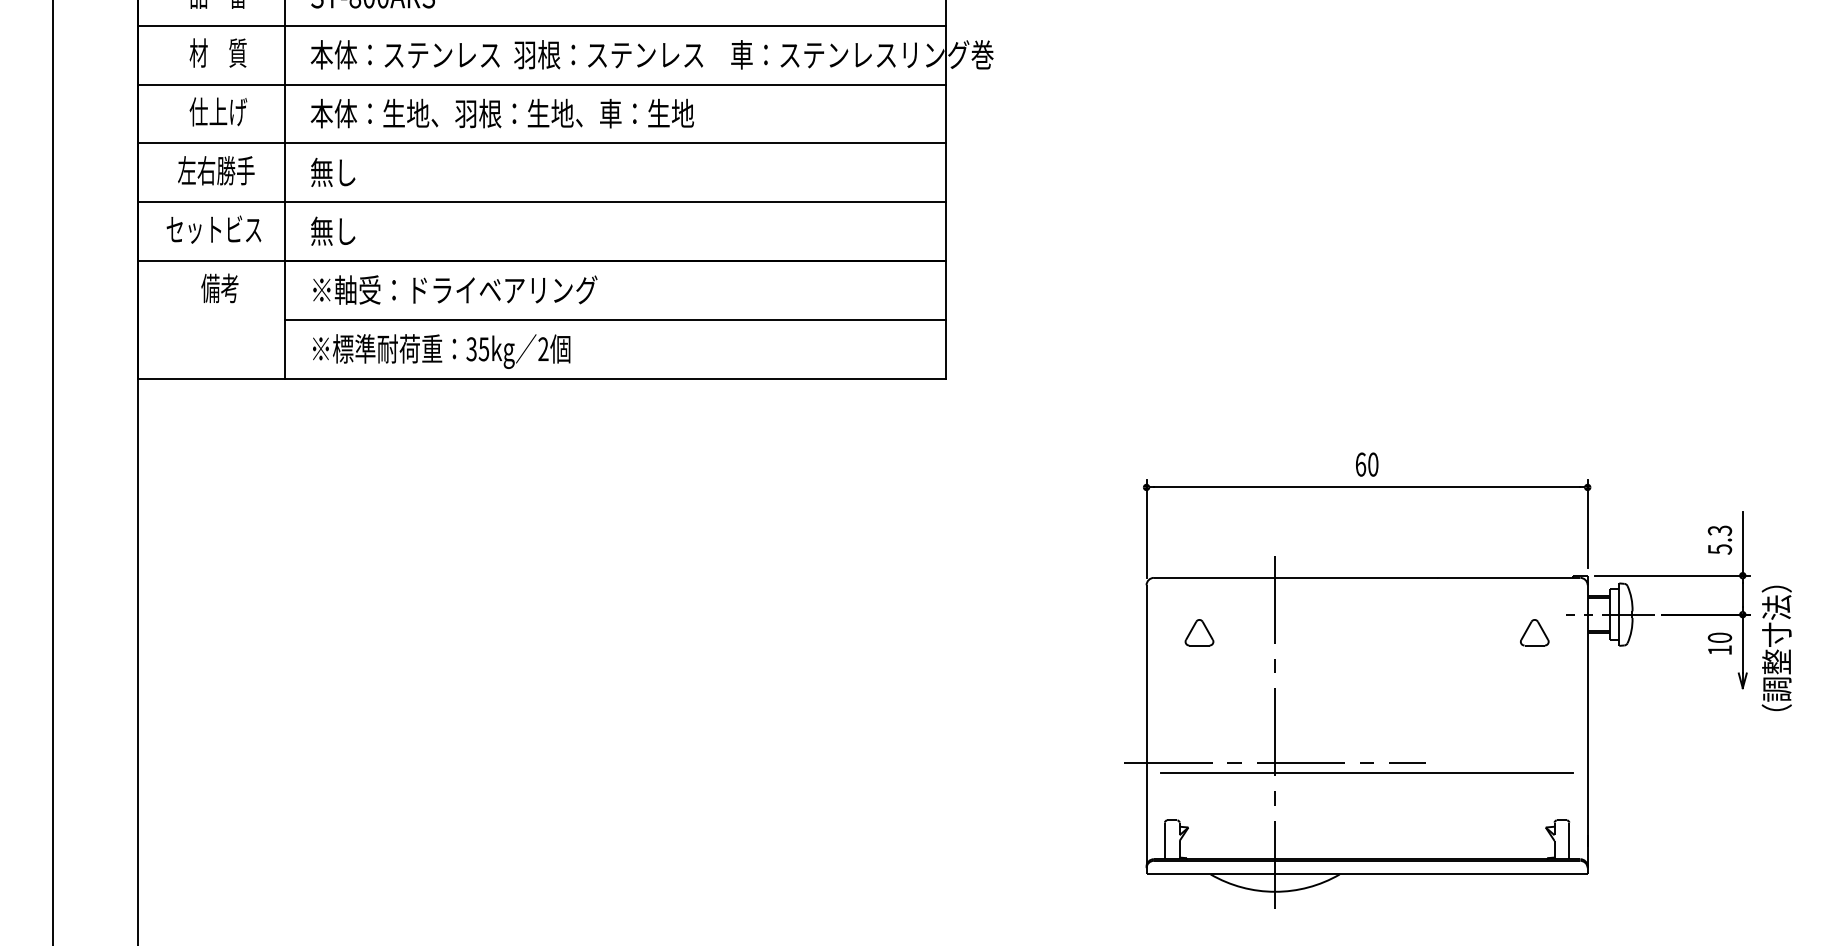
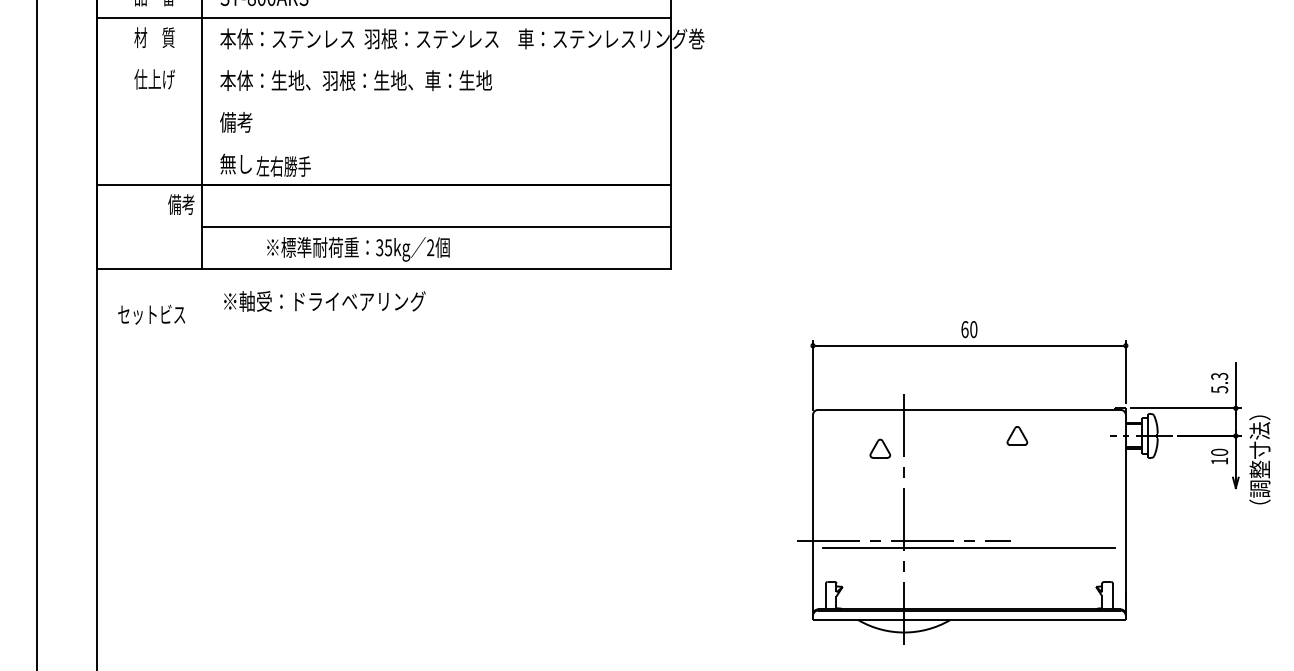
line: (541, 84) -> (383, 59), removed
line: (541, 143) -> (383, 101), removed
text: (216, 170) -> (283, 166), moved
text: (333, 172) -> (236, 122), 無し -> 備考
line: (541, 202) -> (383, 143), removed
text: (213, 229) -> (151, 314), moved
text: (219, 288) -> (181, 204), moved
text: (455, 289) -> (325, 301), moved
text: (441, 351) -> (358, 249), moved
part: (1199, 632) -> (880, 448), moved
part: (1534, 632) -> (1017, 435), moved

